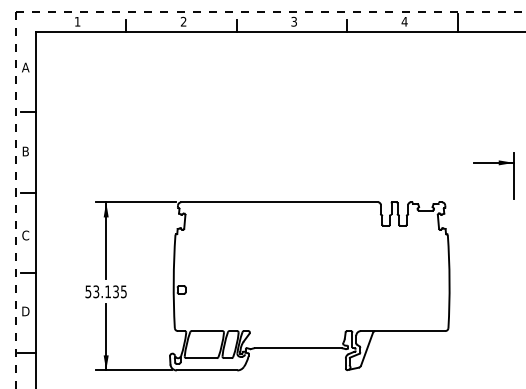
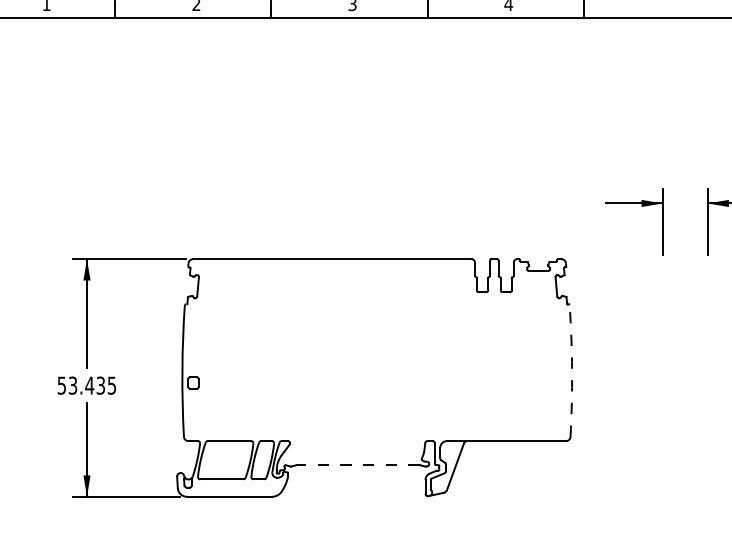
arc: (449, 281) -> (572, 371), solid -> dashed
text: (107, 291) -> (88, 385), 53.135 -> 53.435
line: (298, 348) -> (358, 465), solid -> dashed

